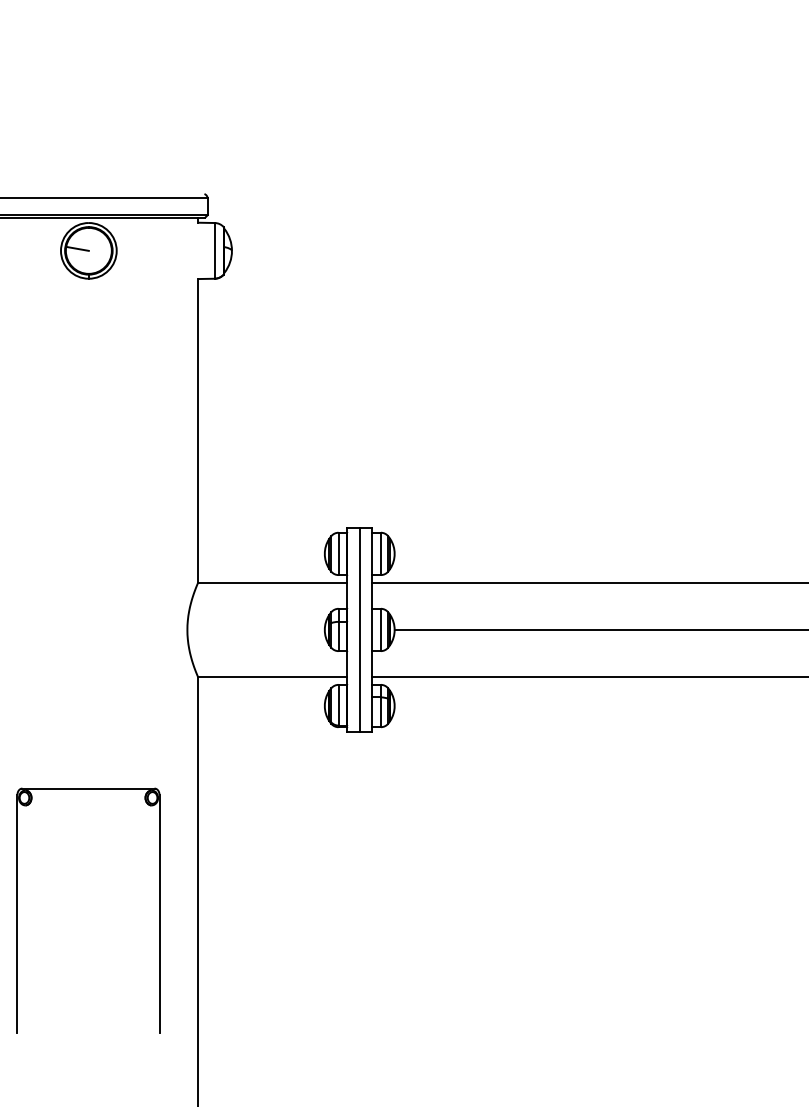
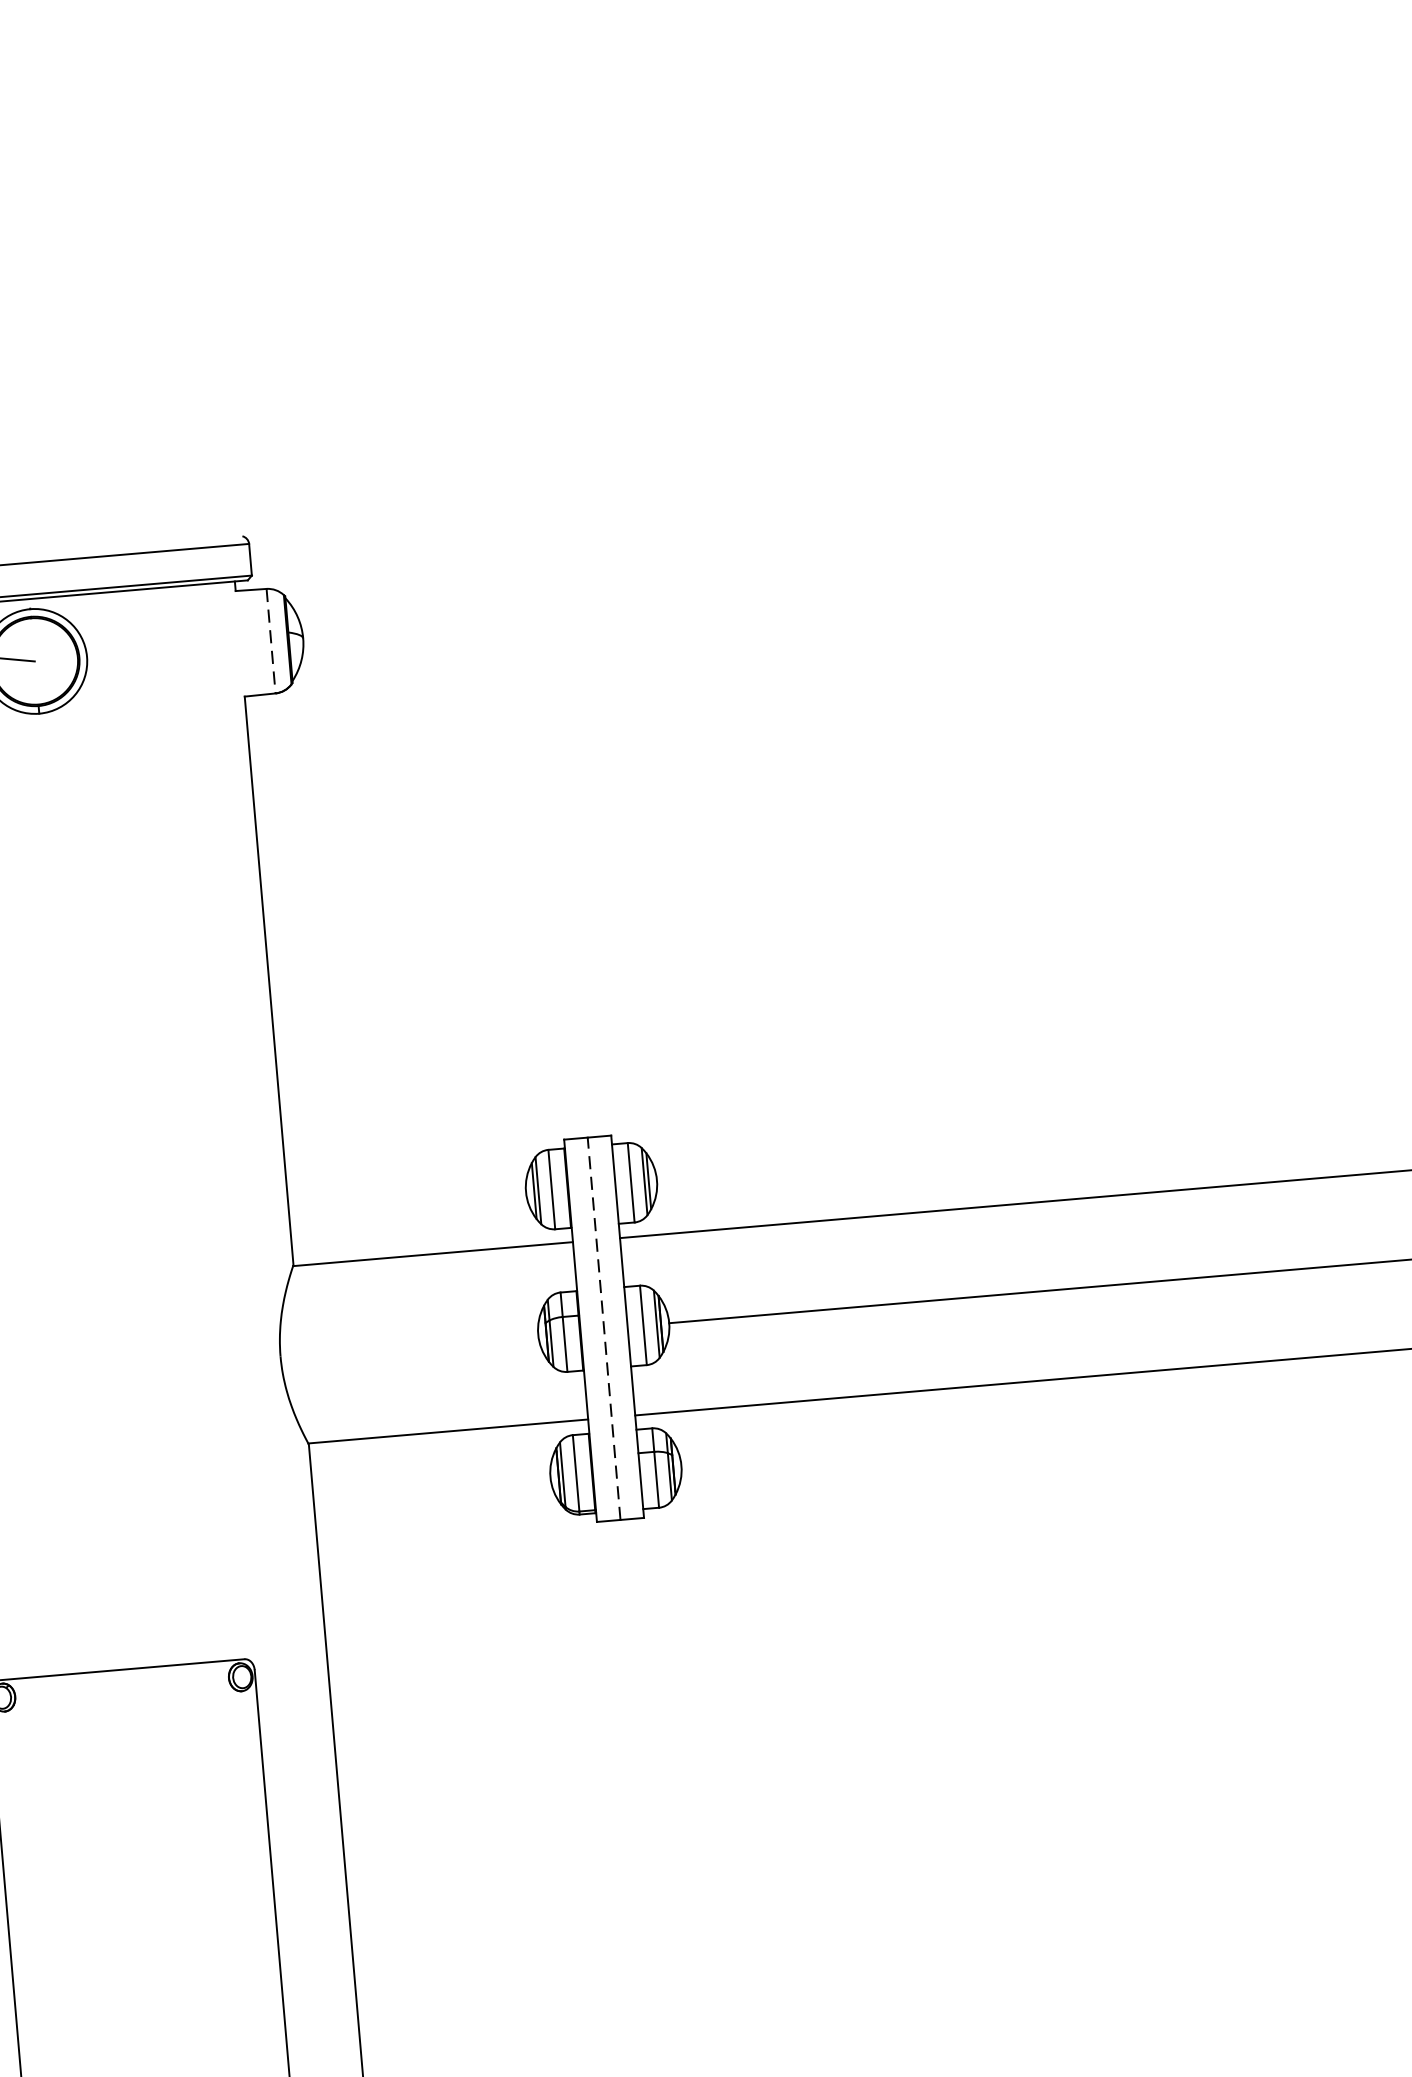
line: (214, 250) -> (270, 640), solid -> dashed
line: (359, 629) -> (603, 1327), solid -> dashed

